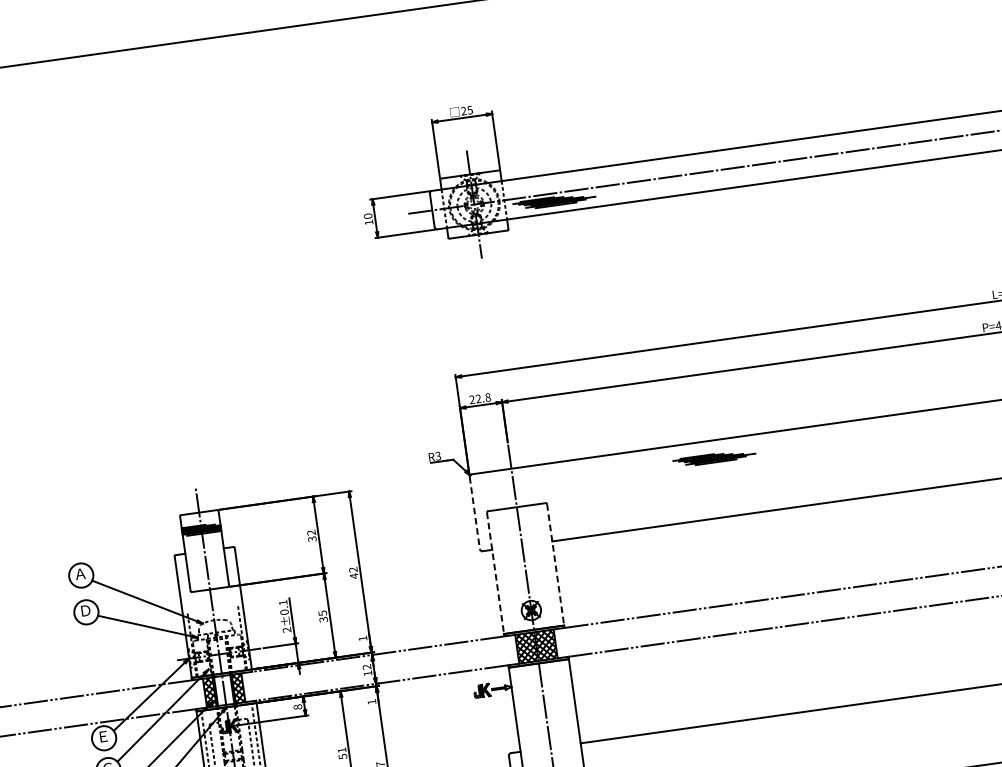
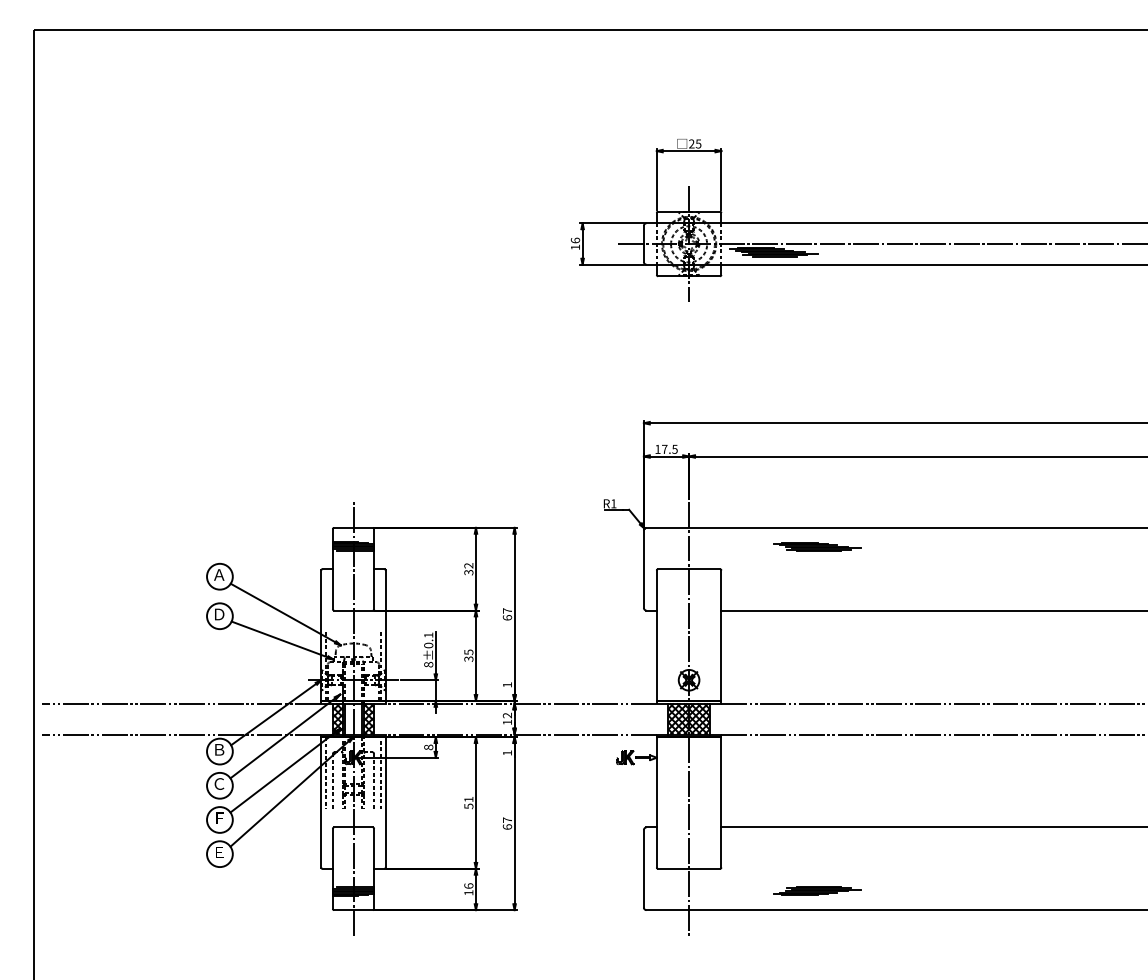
text: (368, 216) -> (575, 240), 10 -> 16
text: (480, 397) -> (666, 448), 22.8 -> 17.5
text: (437, 455) -> (613, 503), R3 -> R1
part: (714, 457) -> (817, 546), moved
line: (474, 513) -> (643, 569), dashed -> solid
line: (555, 565) -> (721, 636), dashed -> solid
text: (353, 573) -> (507, 614), 42 -> 67
line: (495, 574) -> (656, 636), dashed -> solid
text: (286, 629) -> (428, 664), 2±0.1 -> 8±0.1
text: (103, 736) -> (219, 749), Ｅ -> Ｂ

